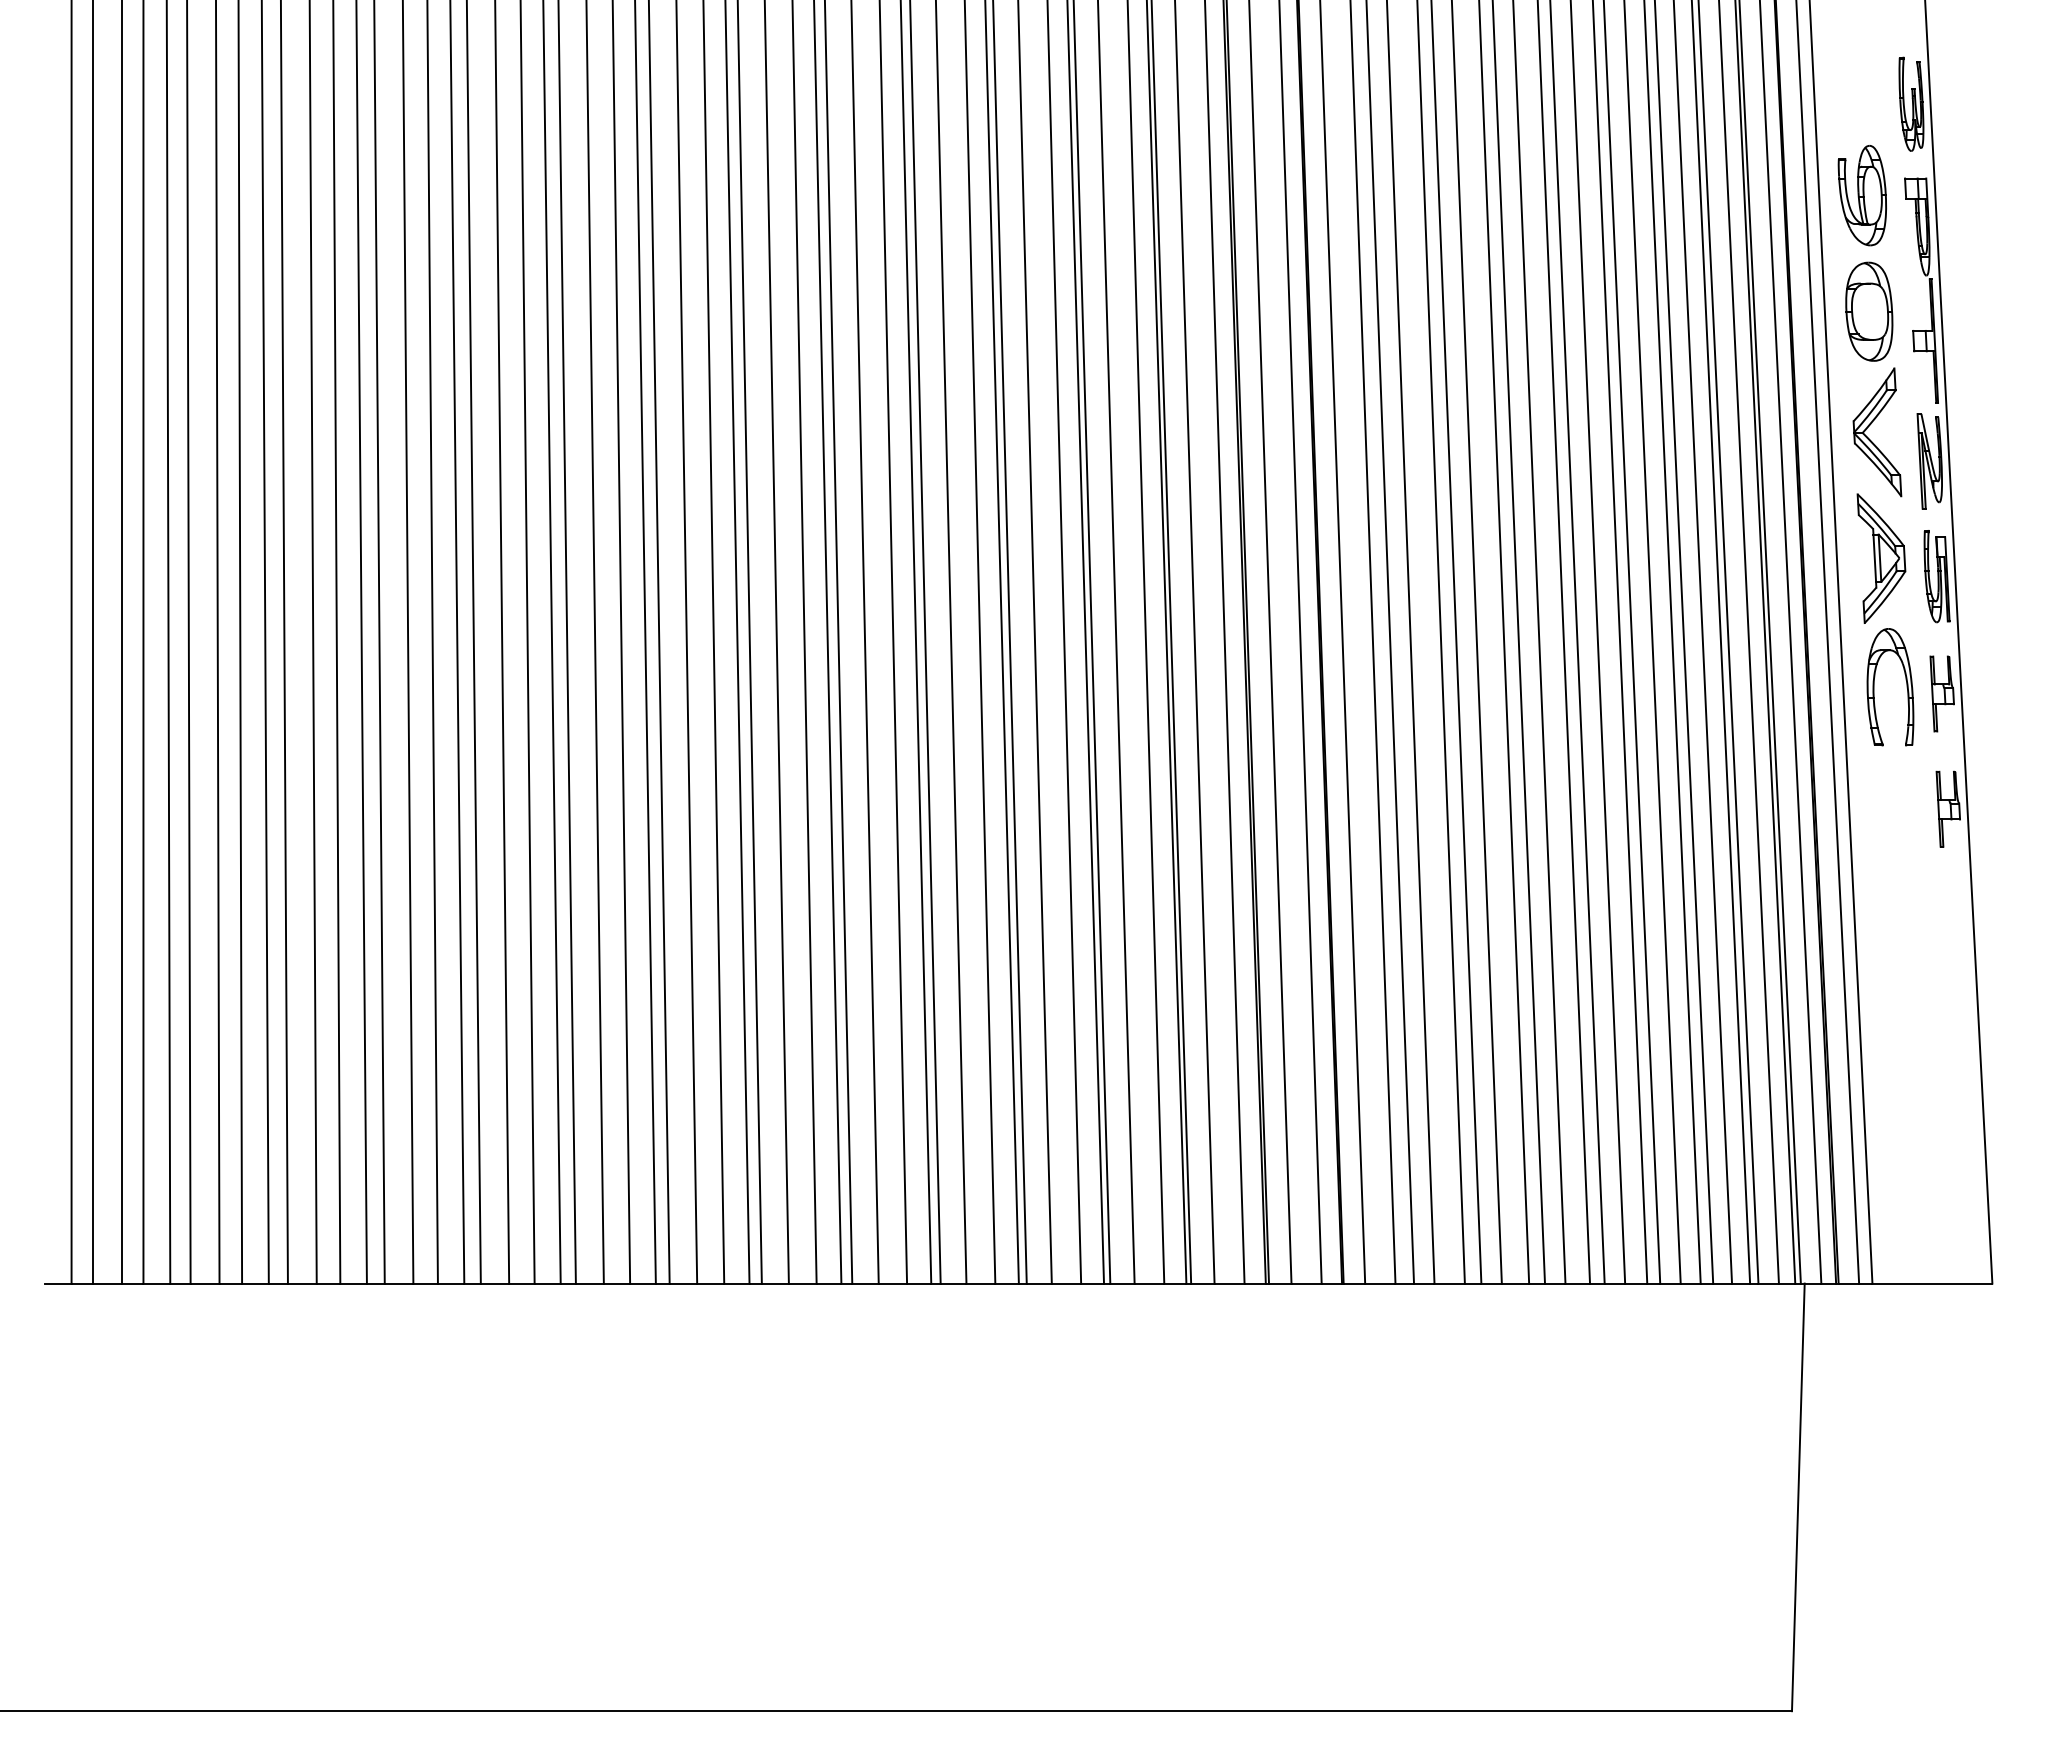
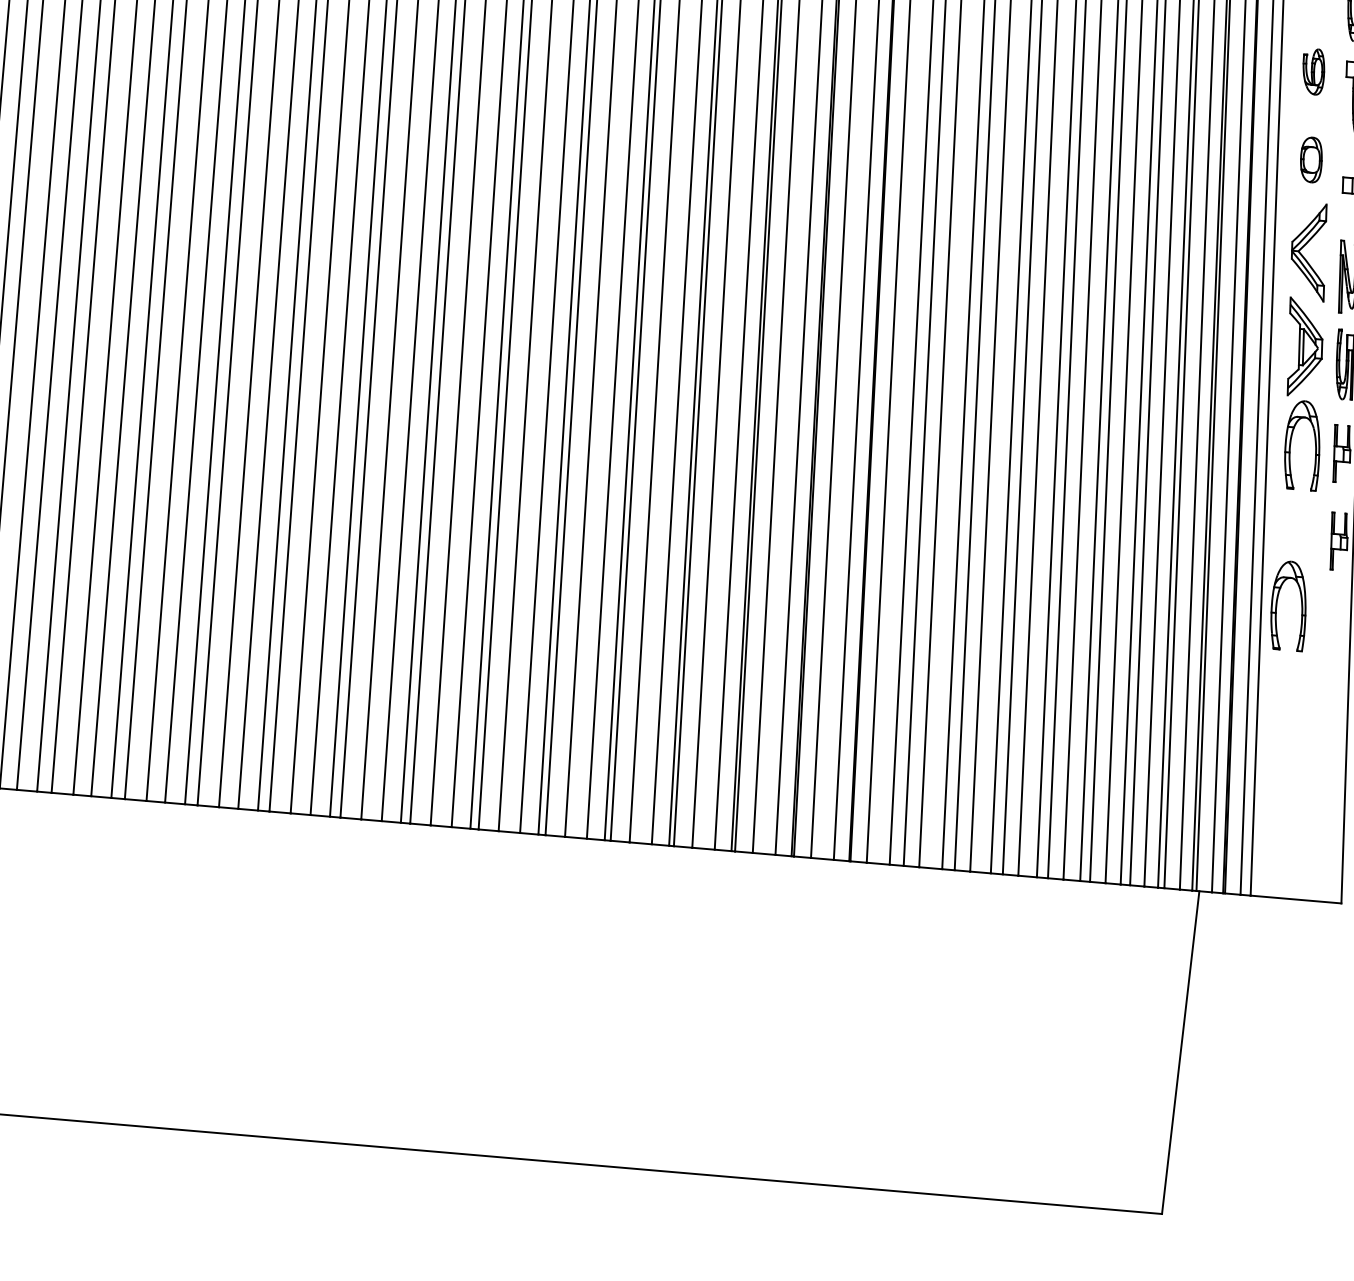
part: (1861, 195) -> (1312, 71), size x0.6
part: (1869, 311) -> (1311, 159), size x0.6
part: (1874, 899) -> (1277, 605), added

